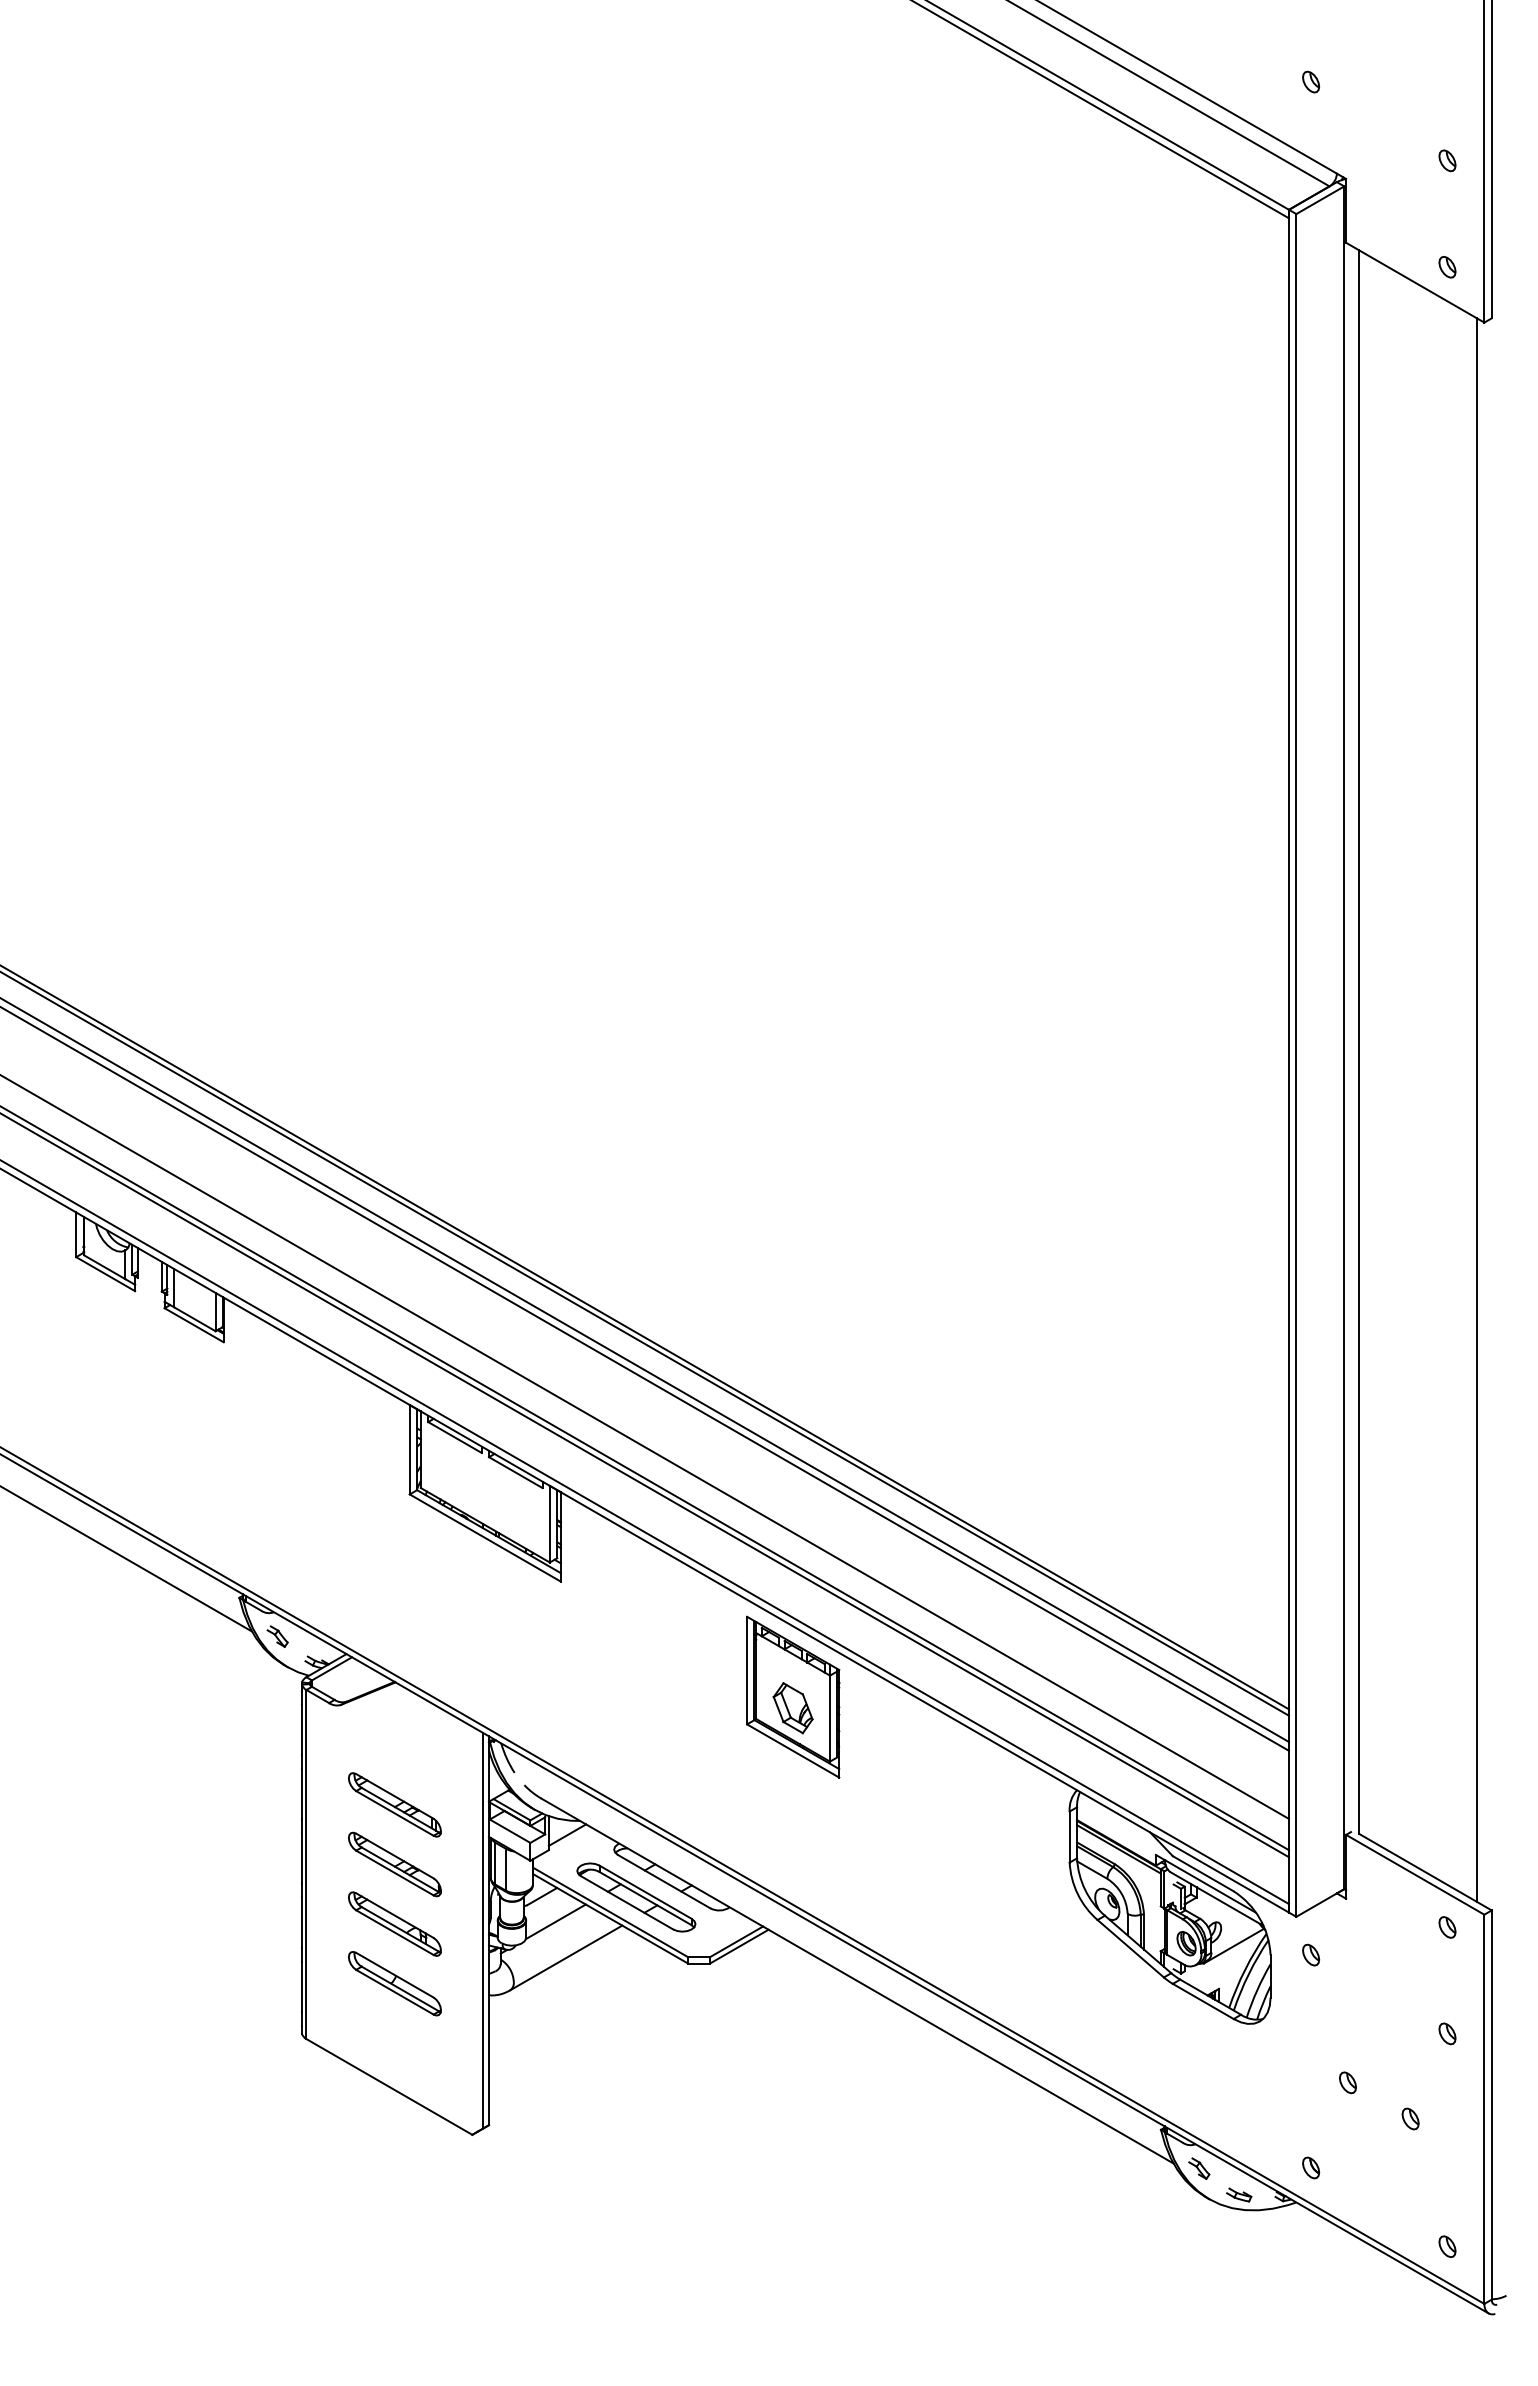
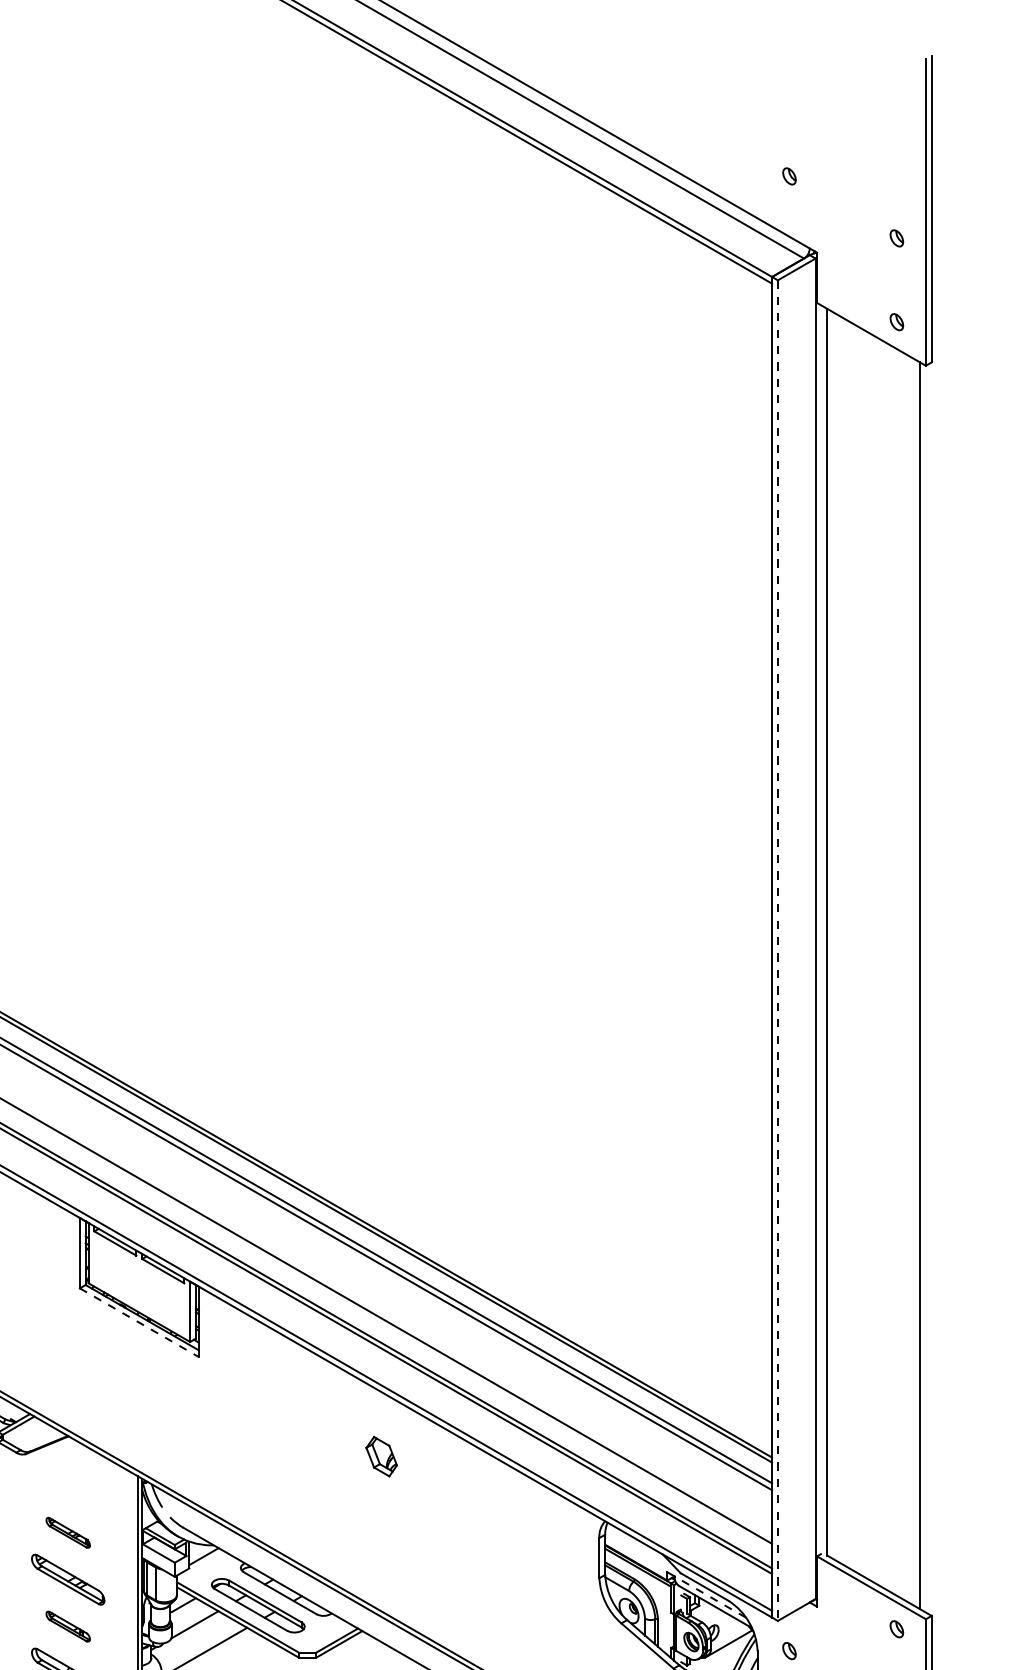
line: (1296, 1065) -> (777, 950), solid -> dashed
line: (485, 1538) -> (139, 1323), solid -> dashed
part: (793, 1696) -> (381, 1447), removed
part: (394, 1804) -> (67, 1532), size x0.6
line: (1210, 1886) -> (710, 1597), solid -> dashed
part: (394, 1923) -> (67, 1626), size x0.6

